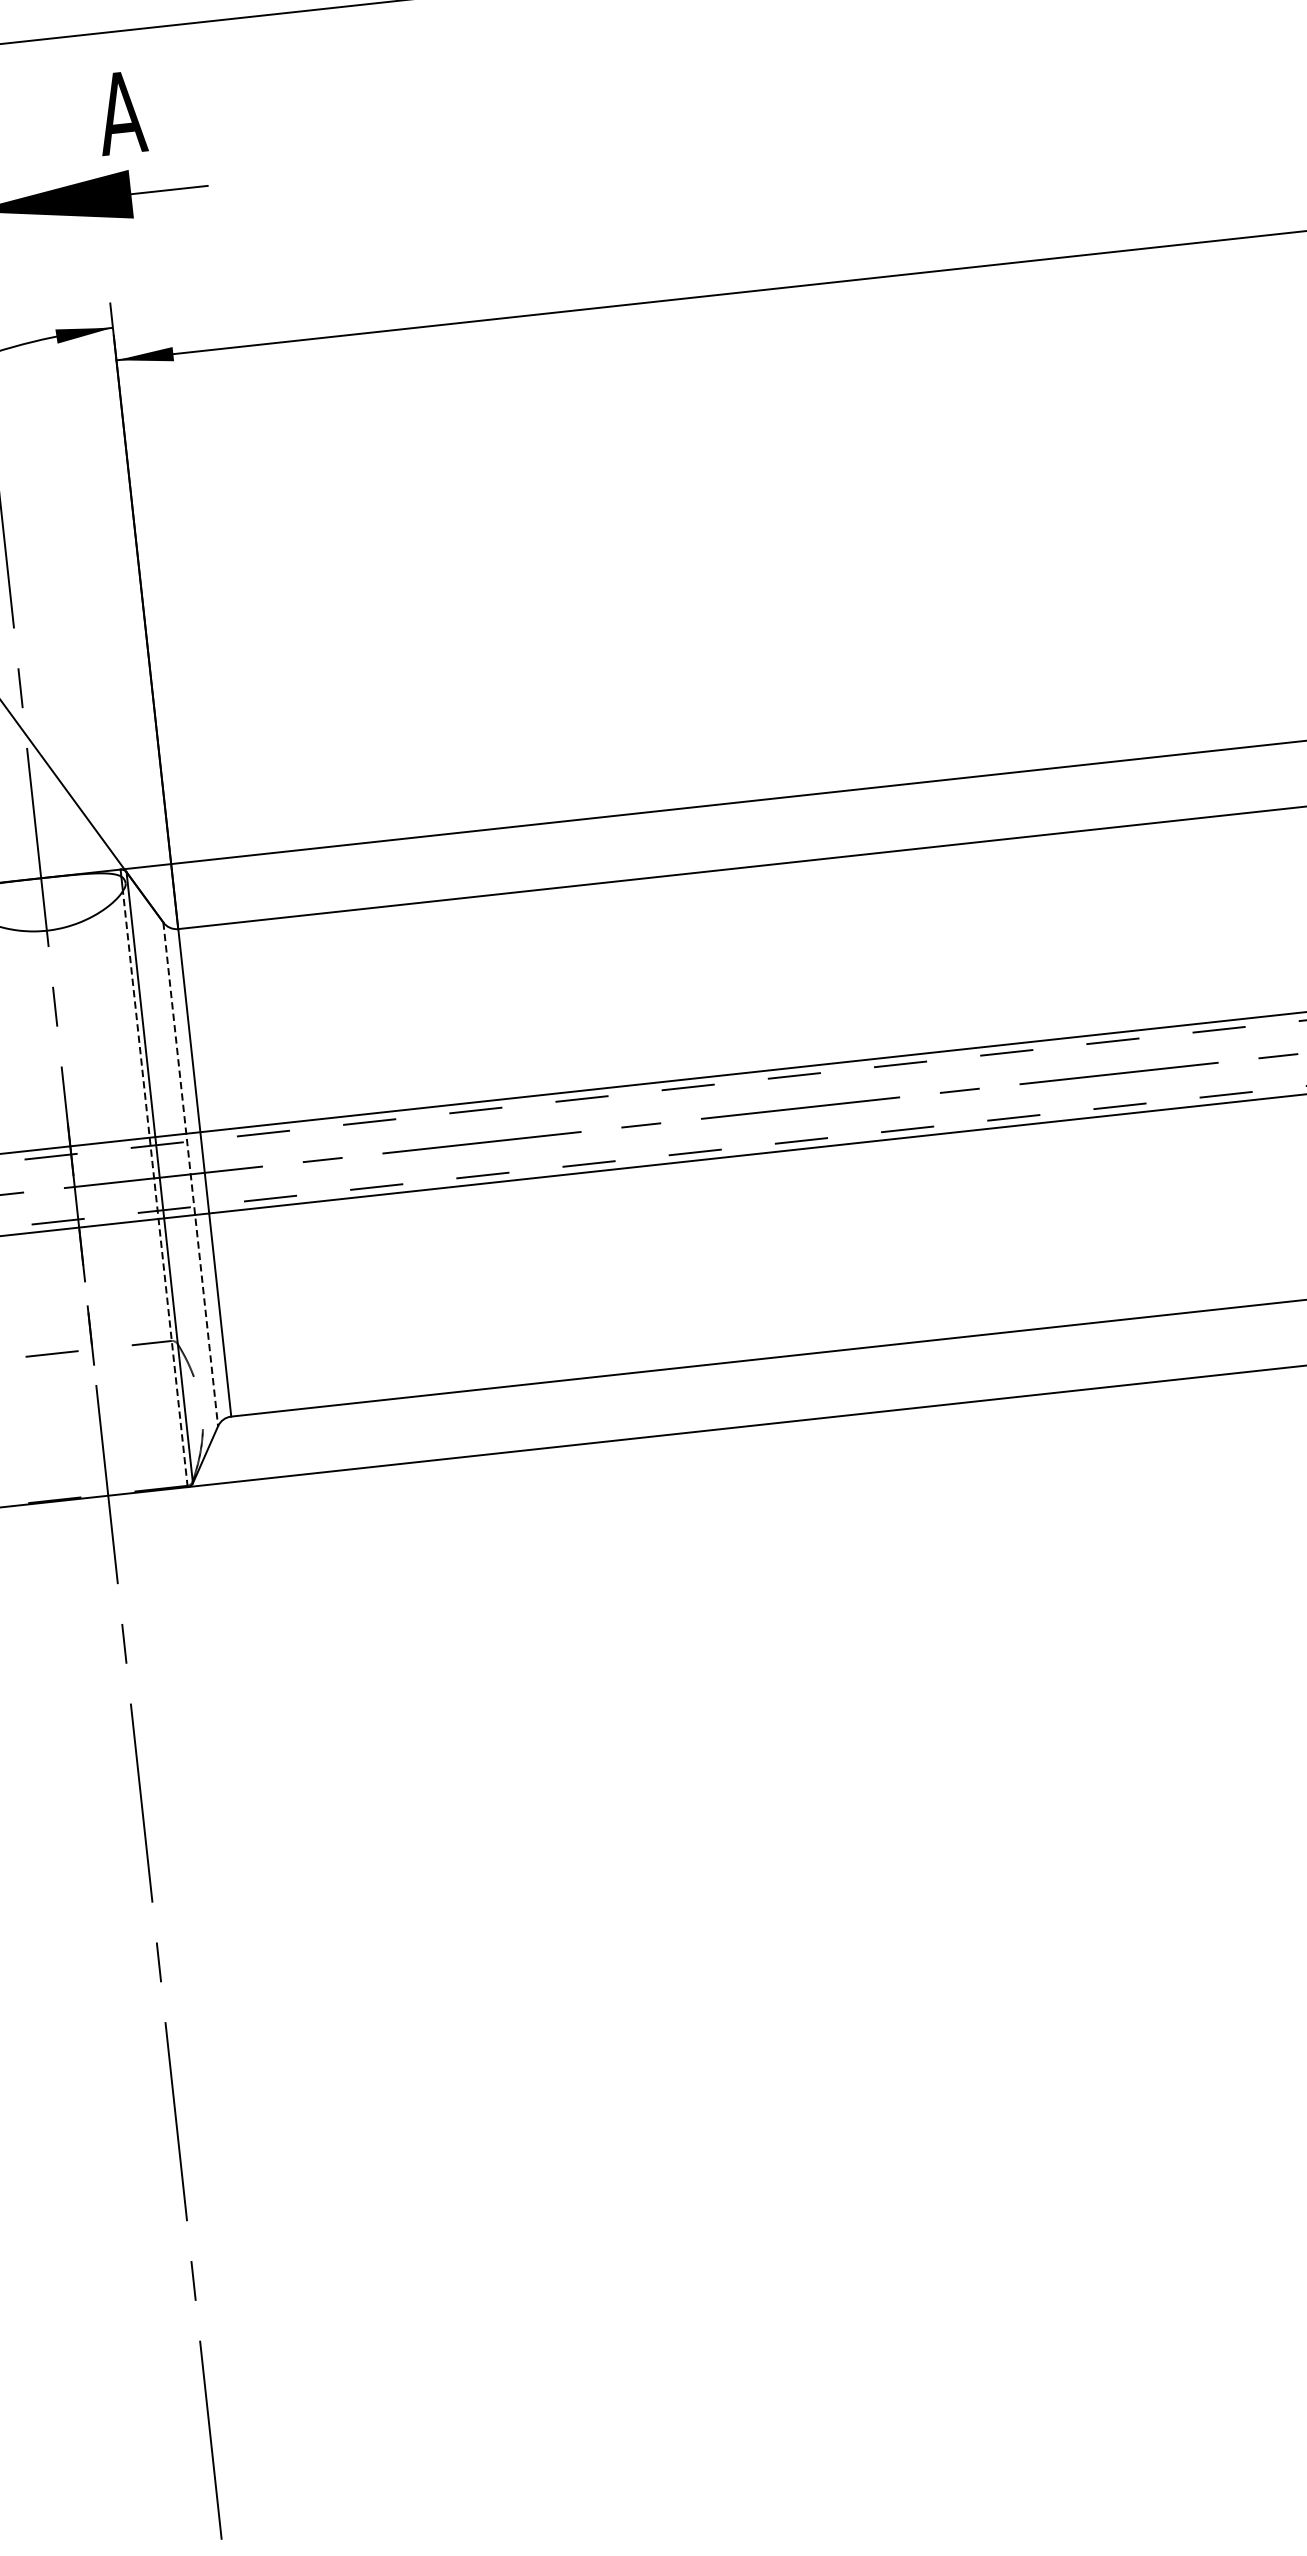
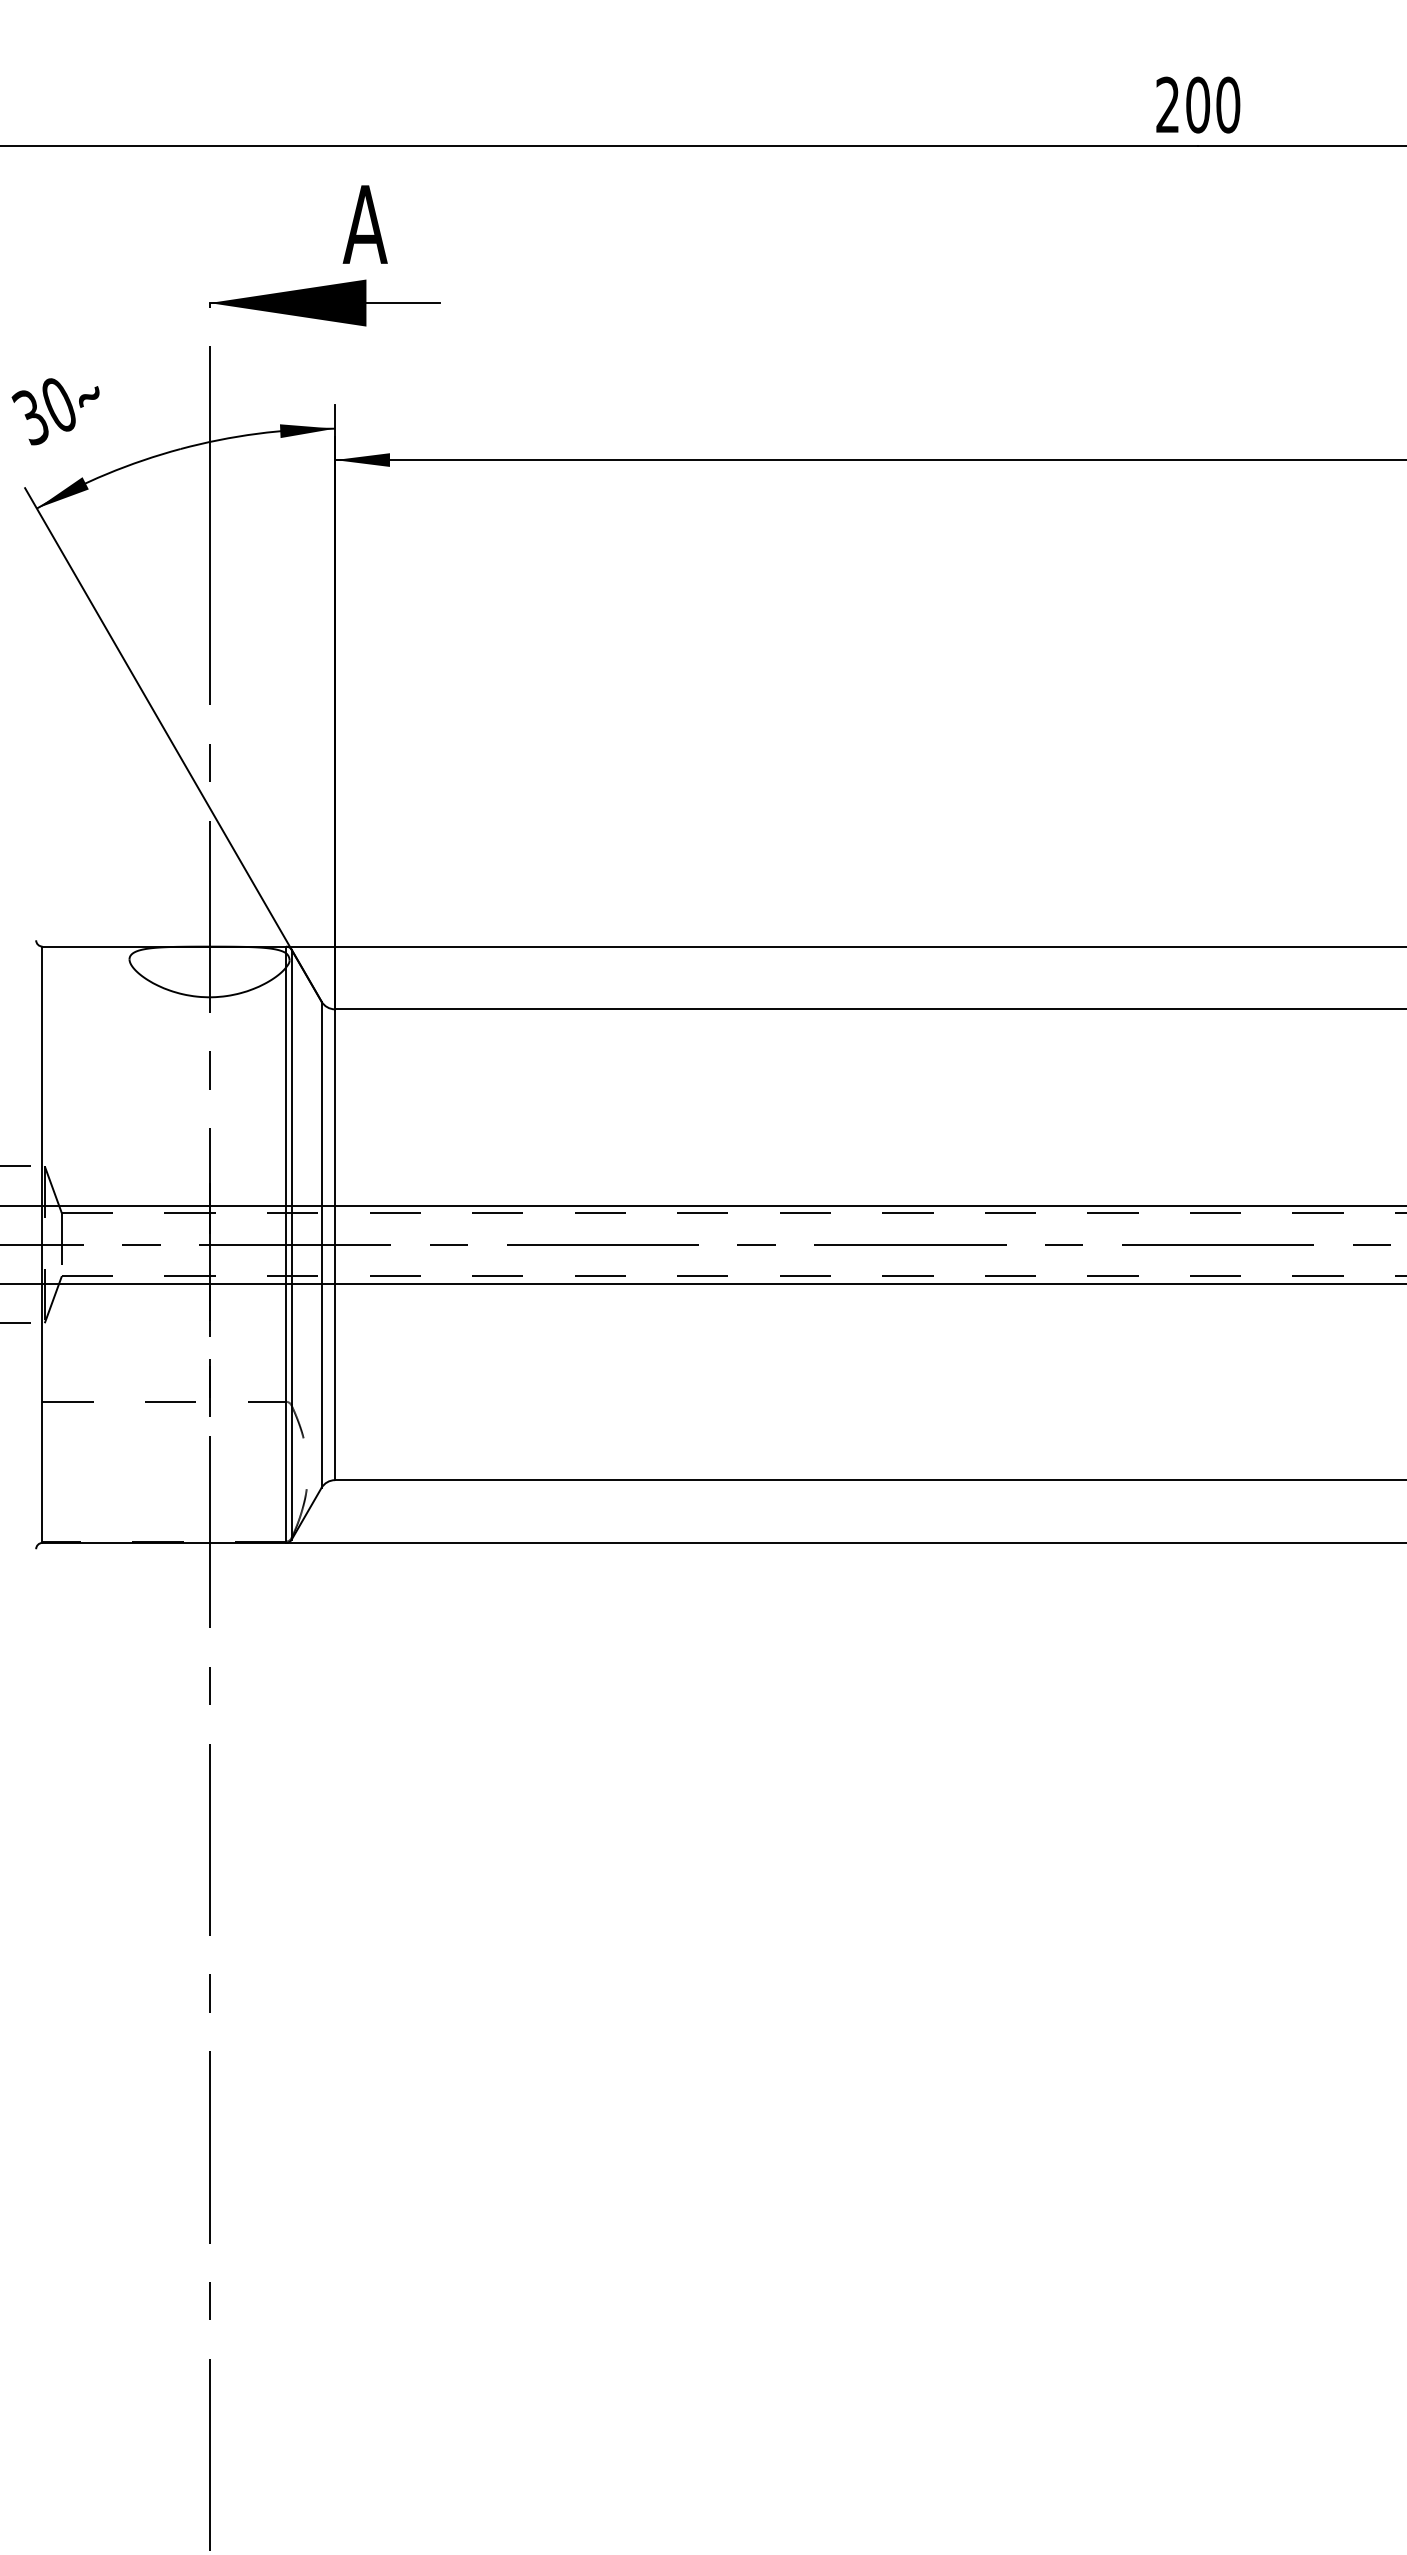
line: (190, 1175) -> (321, 1245), dashed -> solid
line: (155, 1189) -> (286, 1255), dashed -> solid

